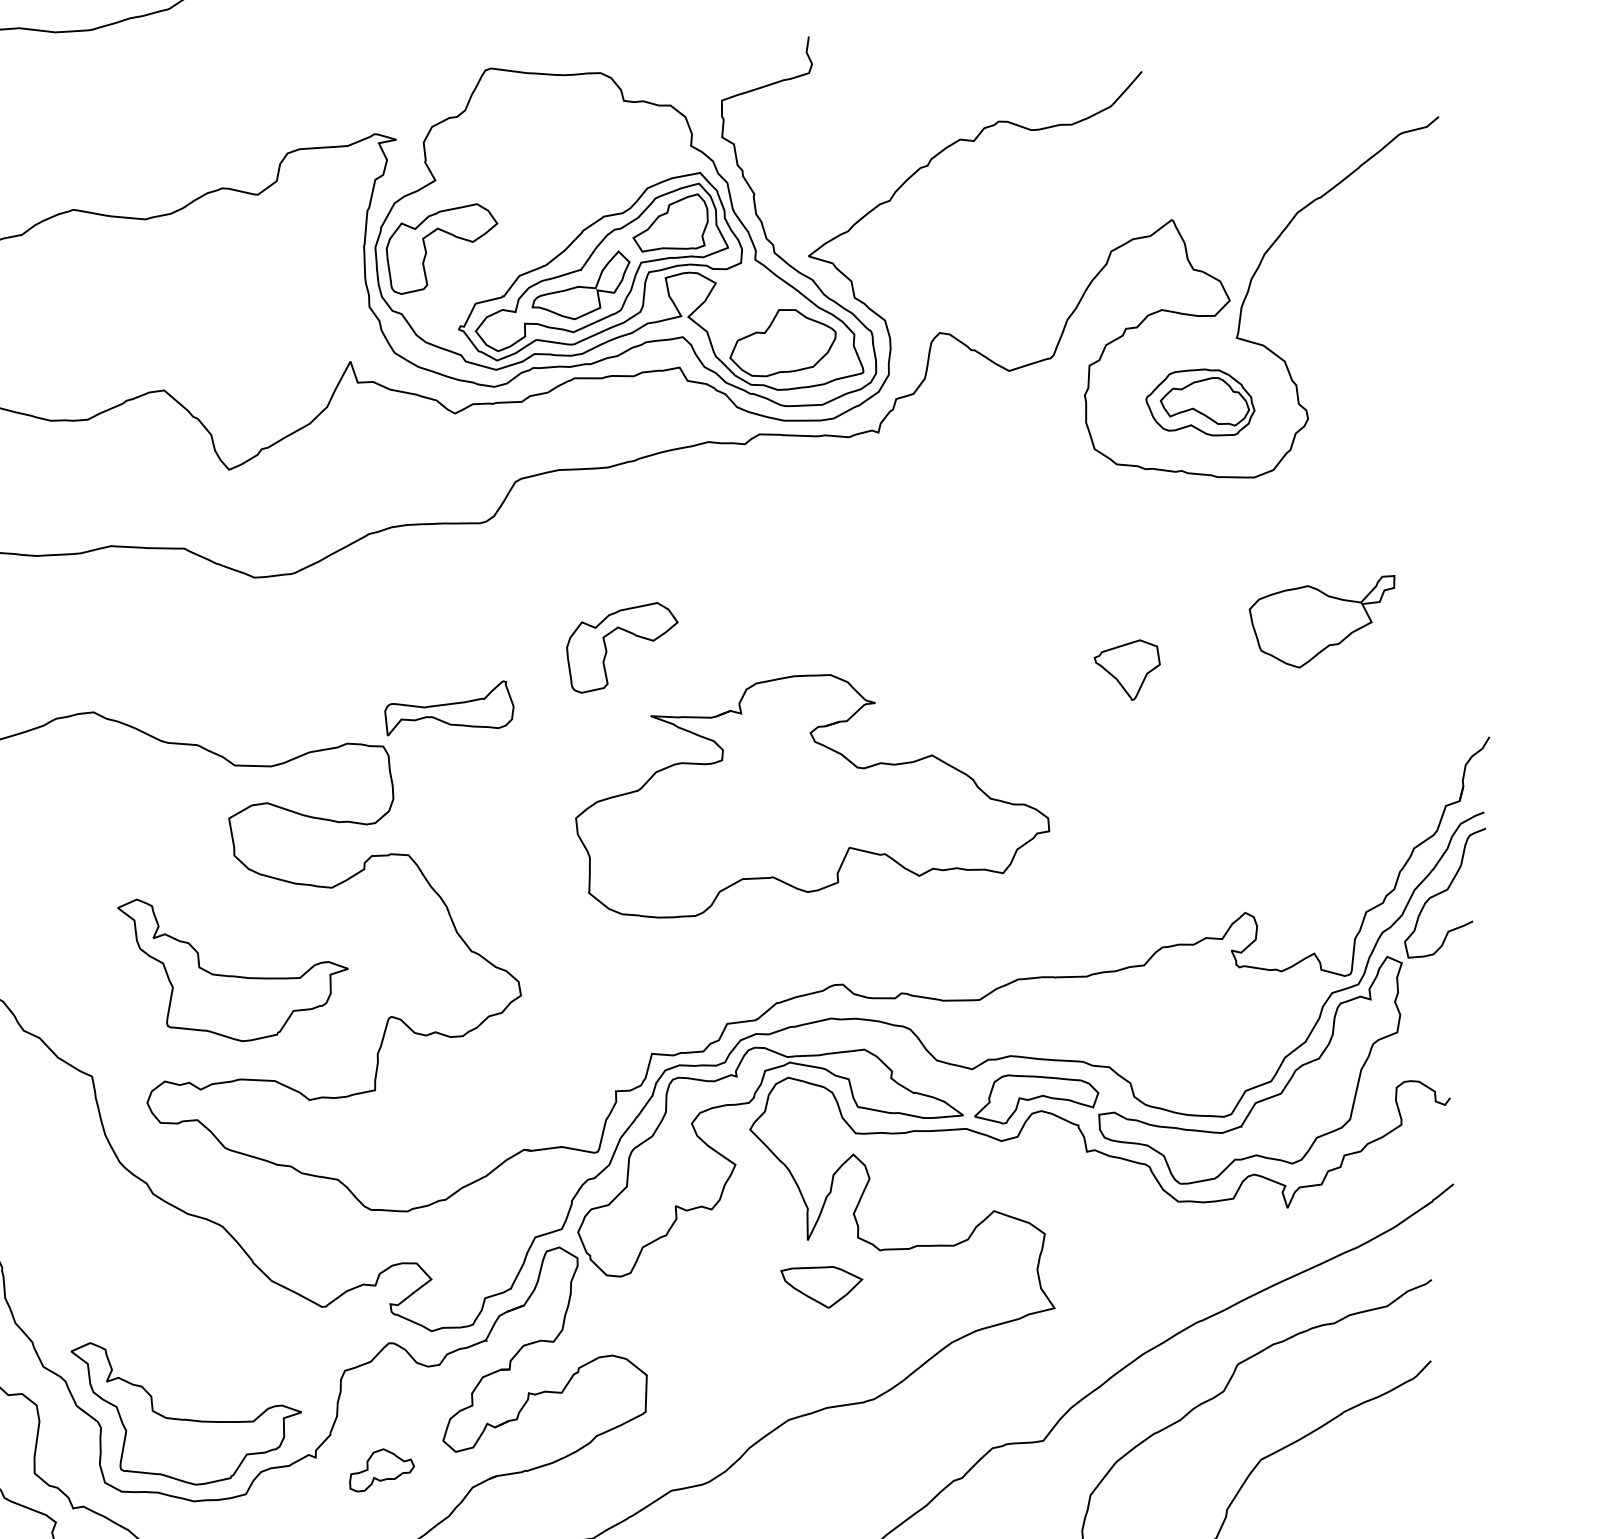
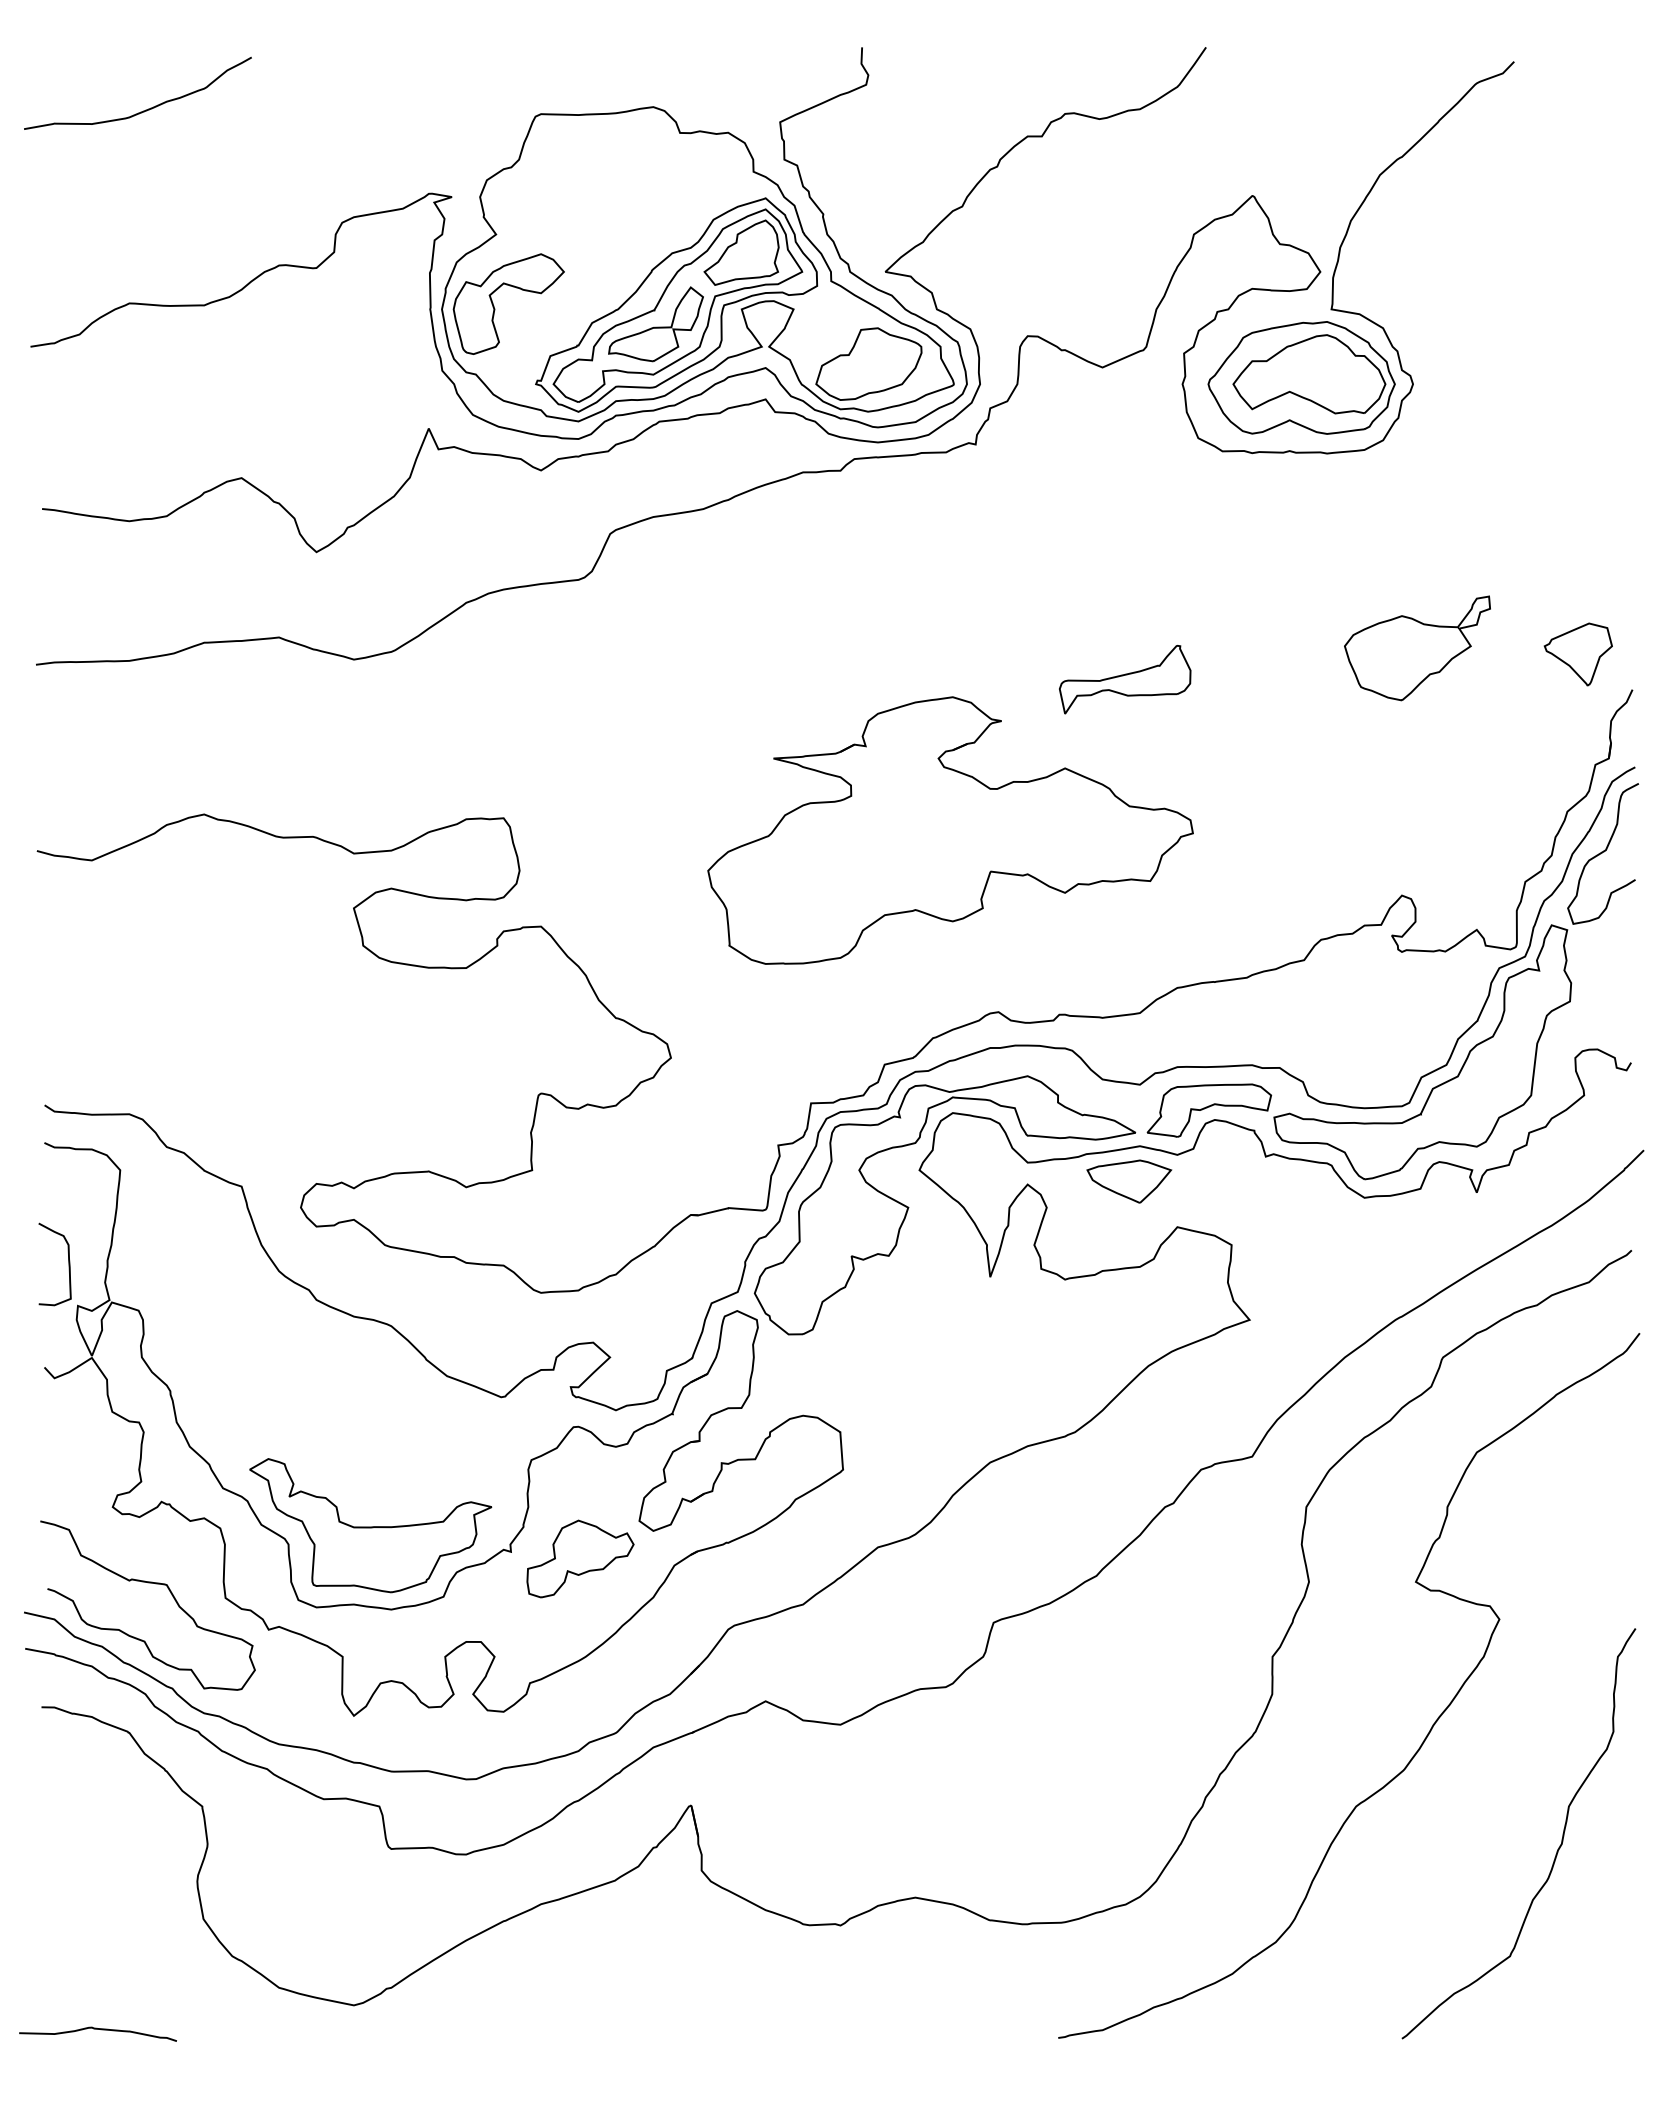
part: (1200, 400) -> (1301, 377), size x1.67
part: (1319, 619) -> (1417, 648), moved
part: (607, 650) -> (722, 696), removed
part: (1125, 669) -> (1577, 654), moved
part: (449, 708) -> (1125, 679), moved
part: (229, 974) -> (370, 1067), removed
part: (820, 1286) -> (1129, 1181), moved
part: (382, 1471) -> (580, 1558), size x1.67

